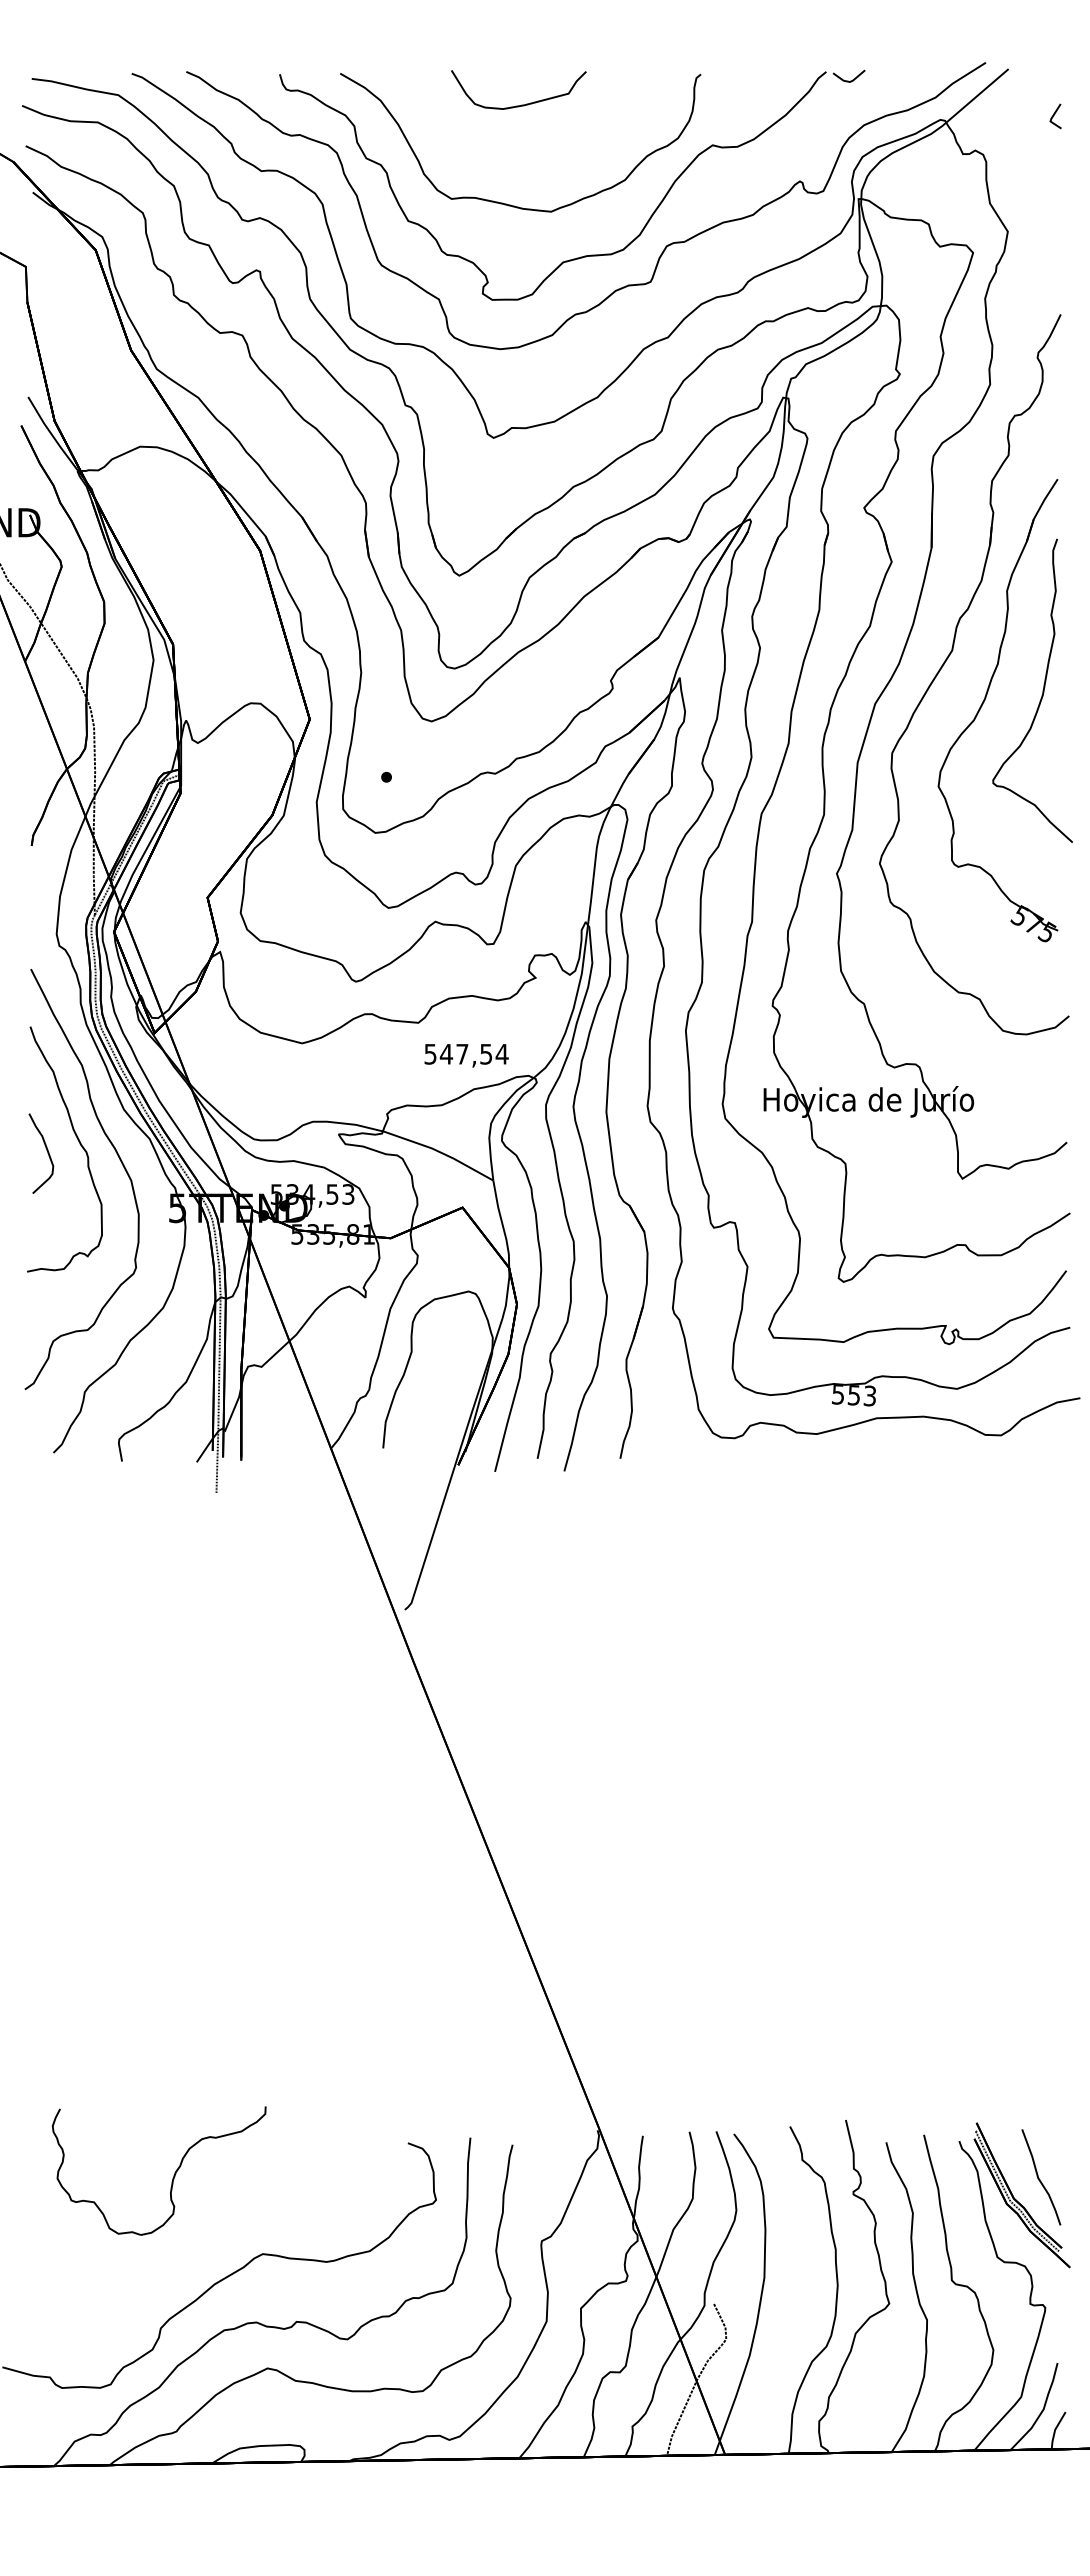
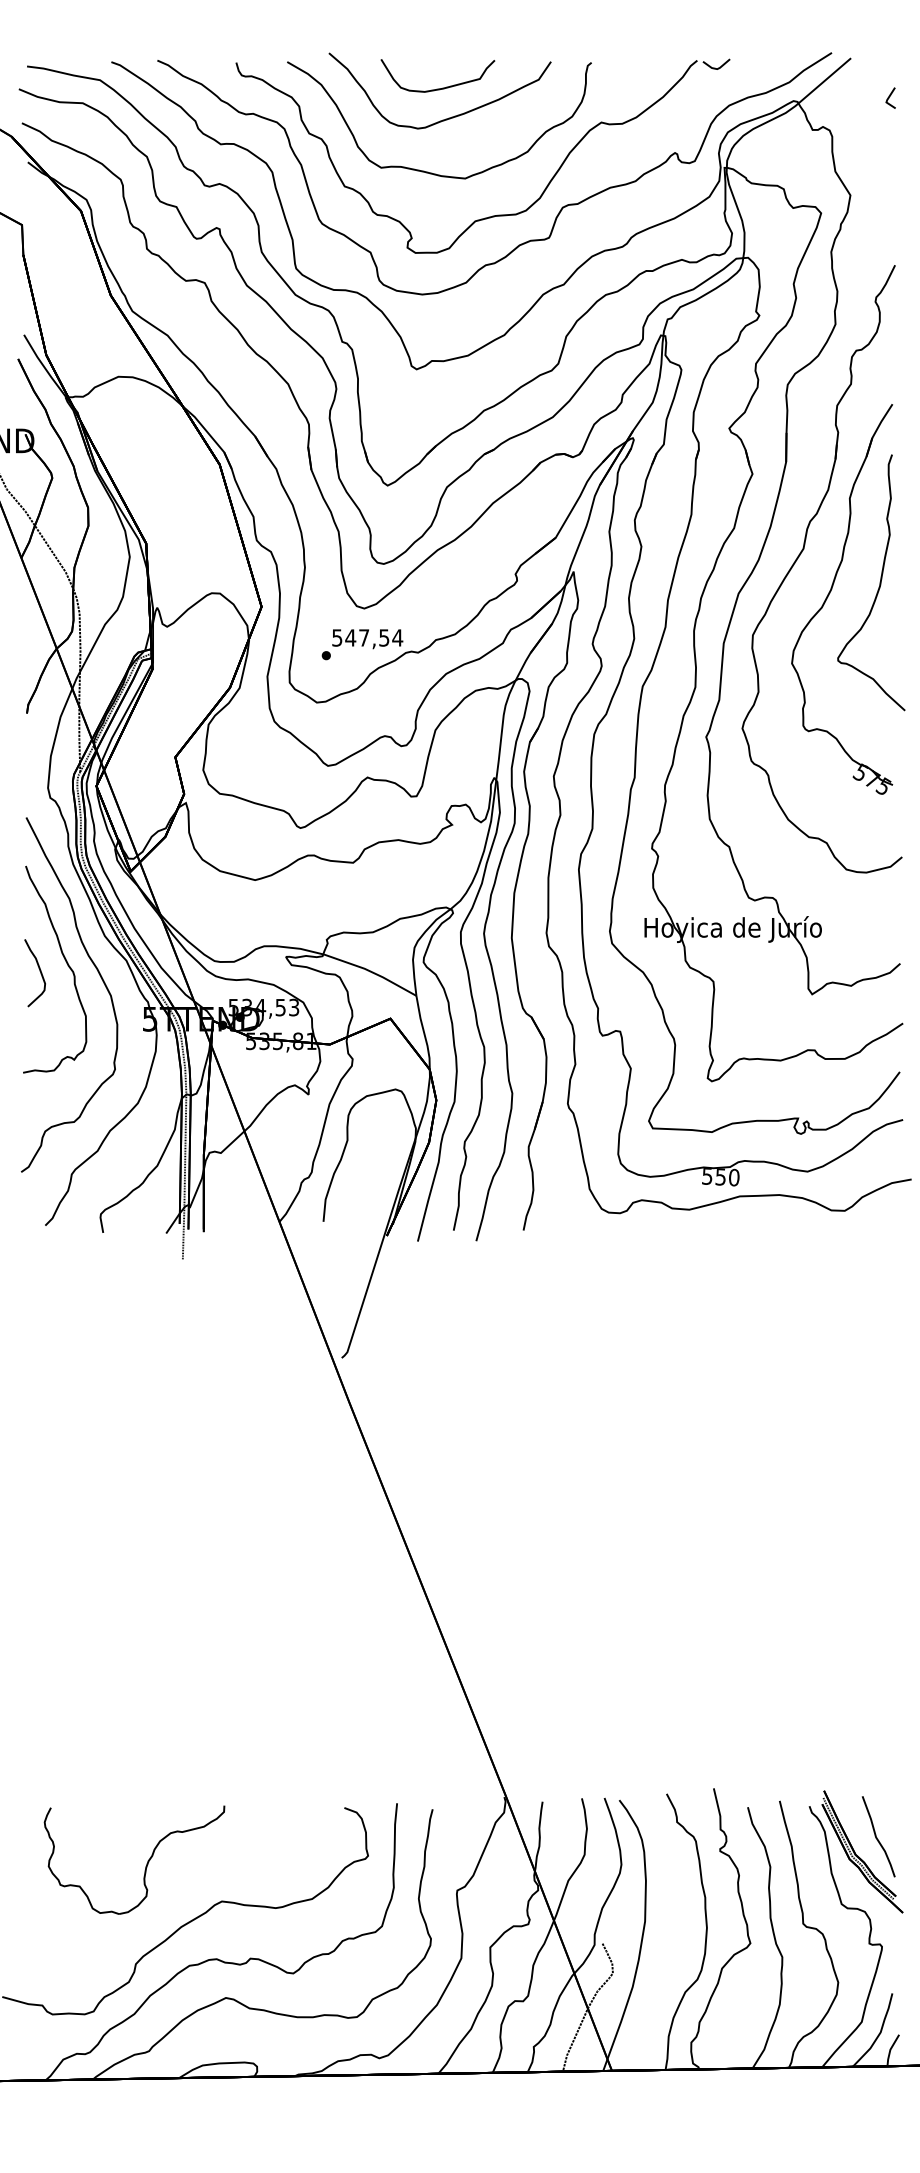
curve: (532, 139) -> (449, 117), added
text: (466, 1055) -> (367, 638), moved
text: (869, 1395) -> (733, 1177), 553 -> 550
part: (173, 2175) -> (146, 1863), moved

